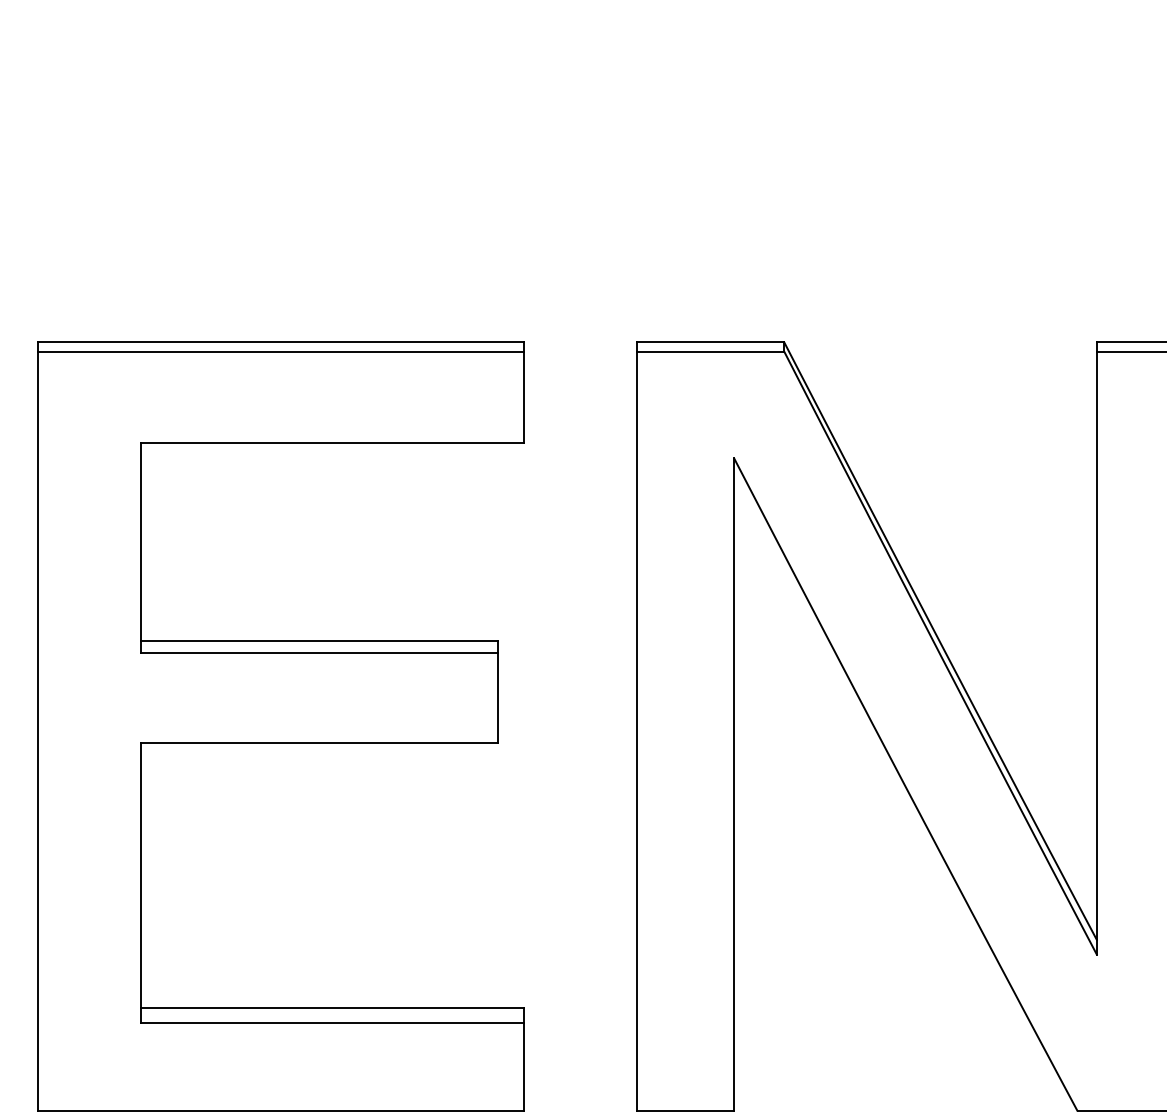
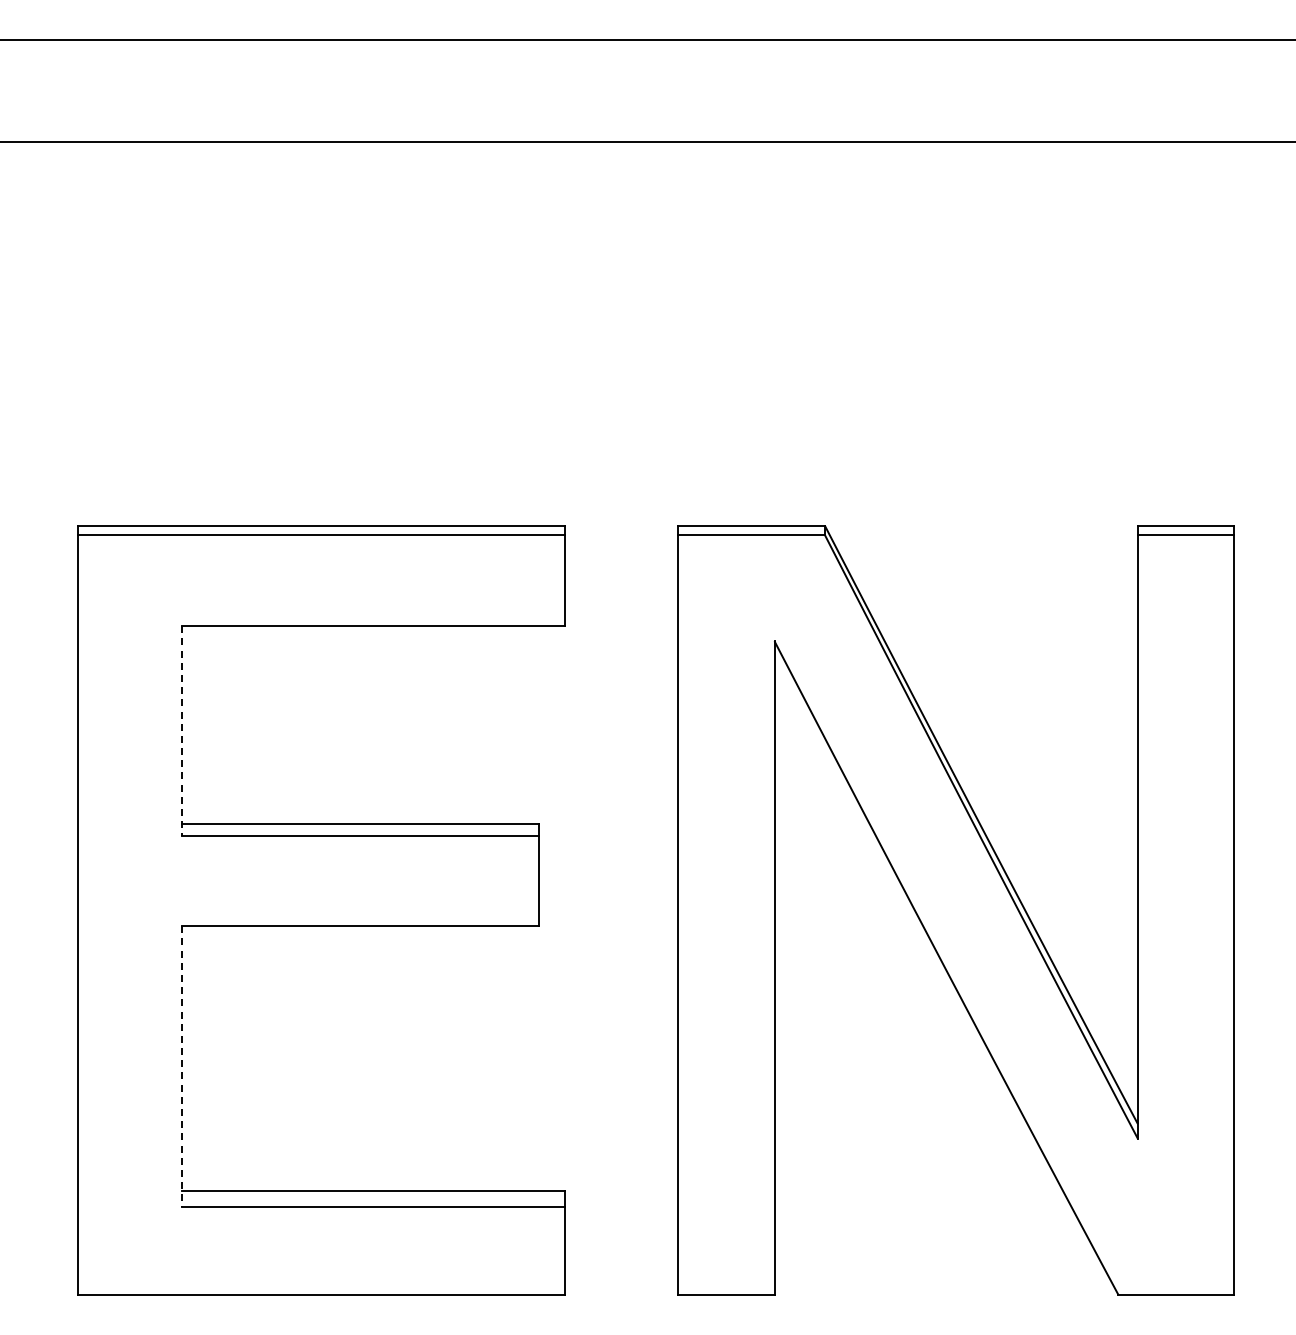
line: (140, 547) -> (181, 731), solid -> dashed
line: (140, 882) -> (181, 1066), solid -> dashed

